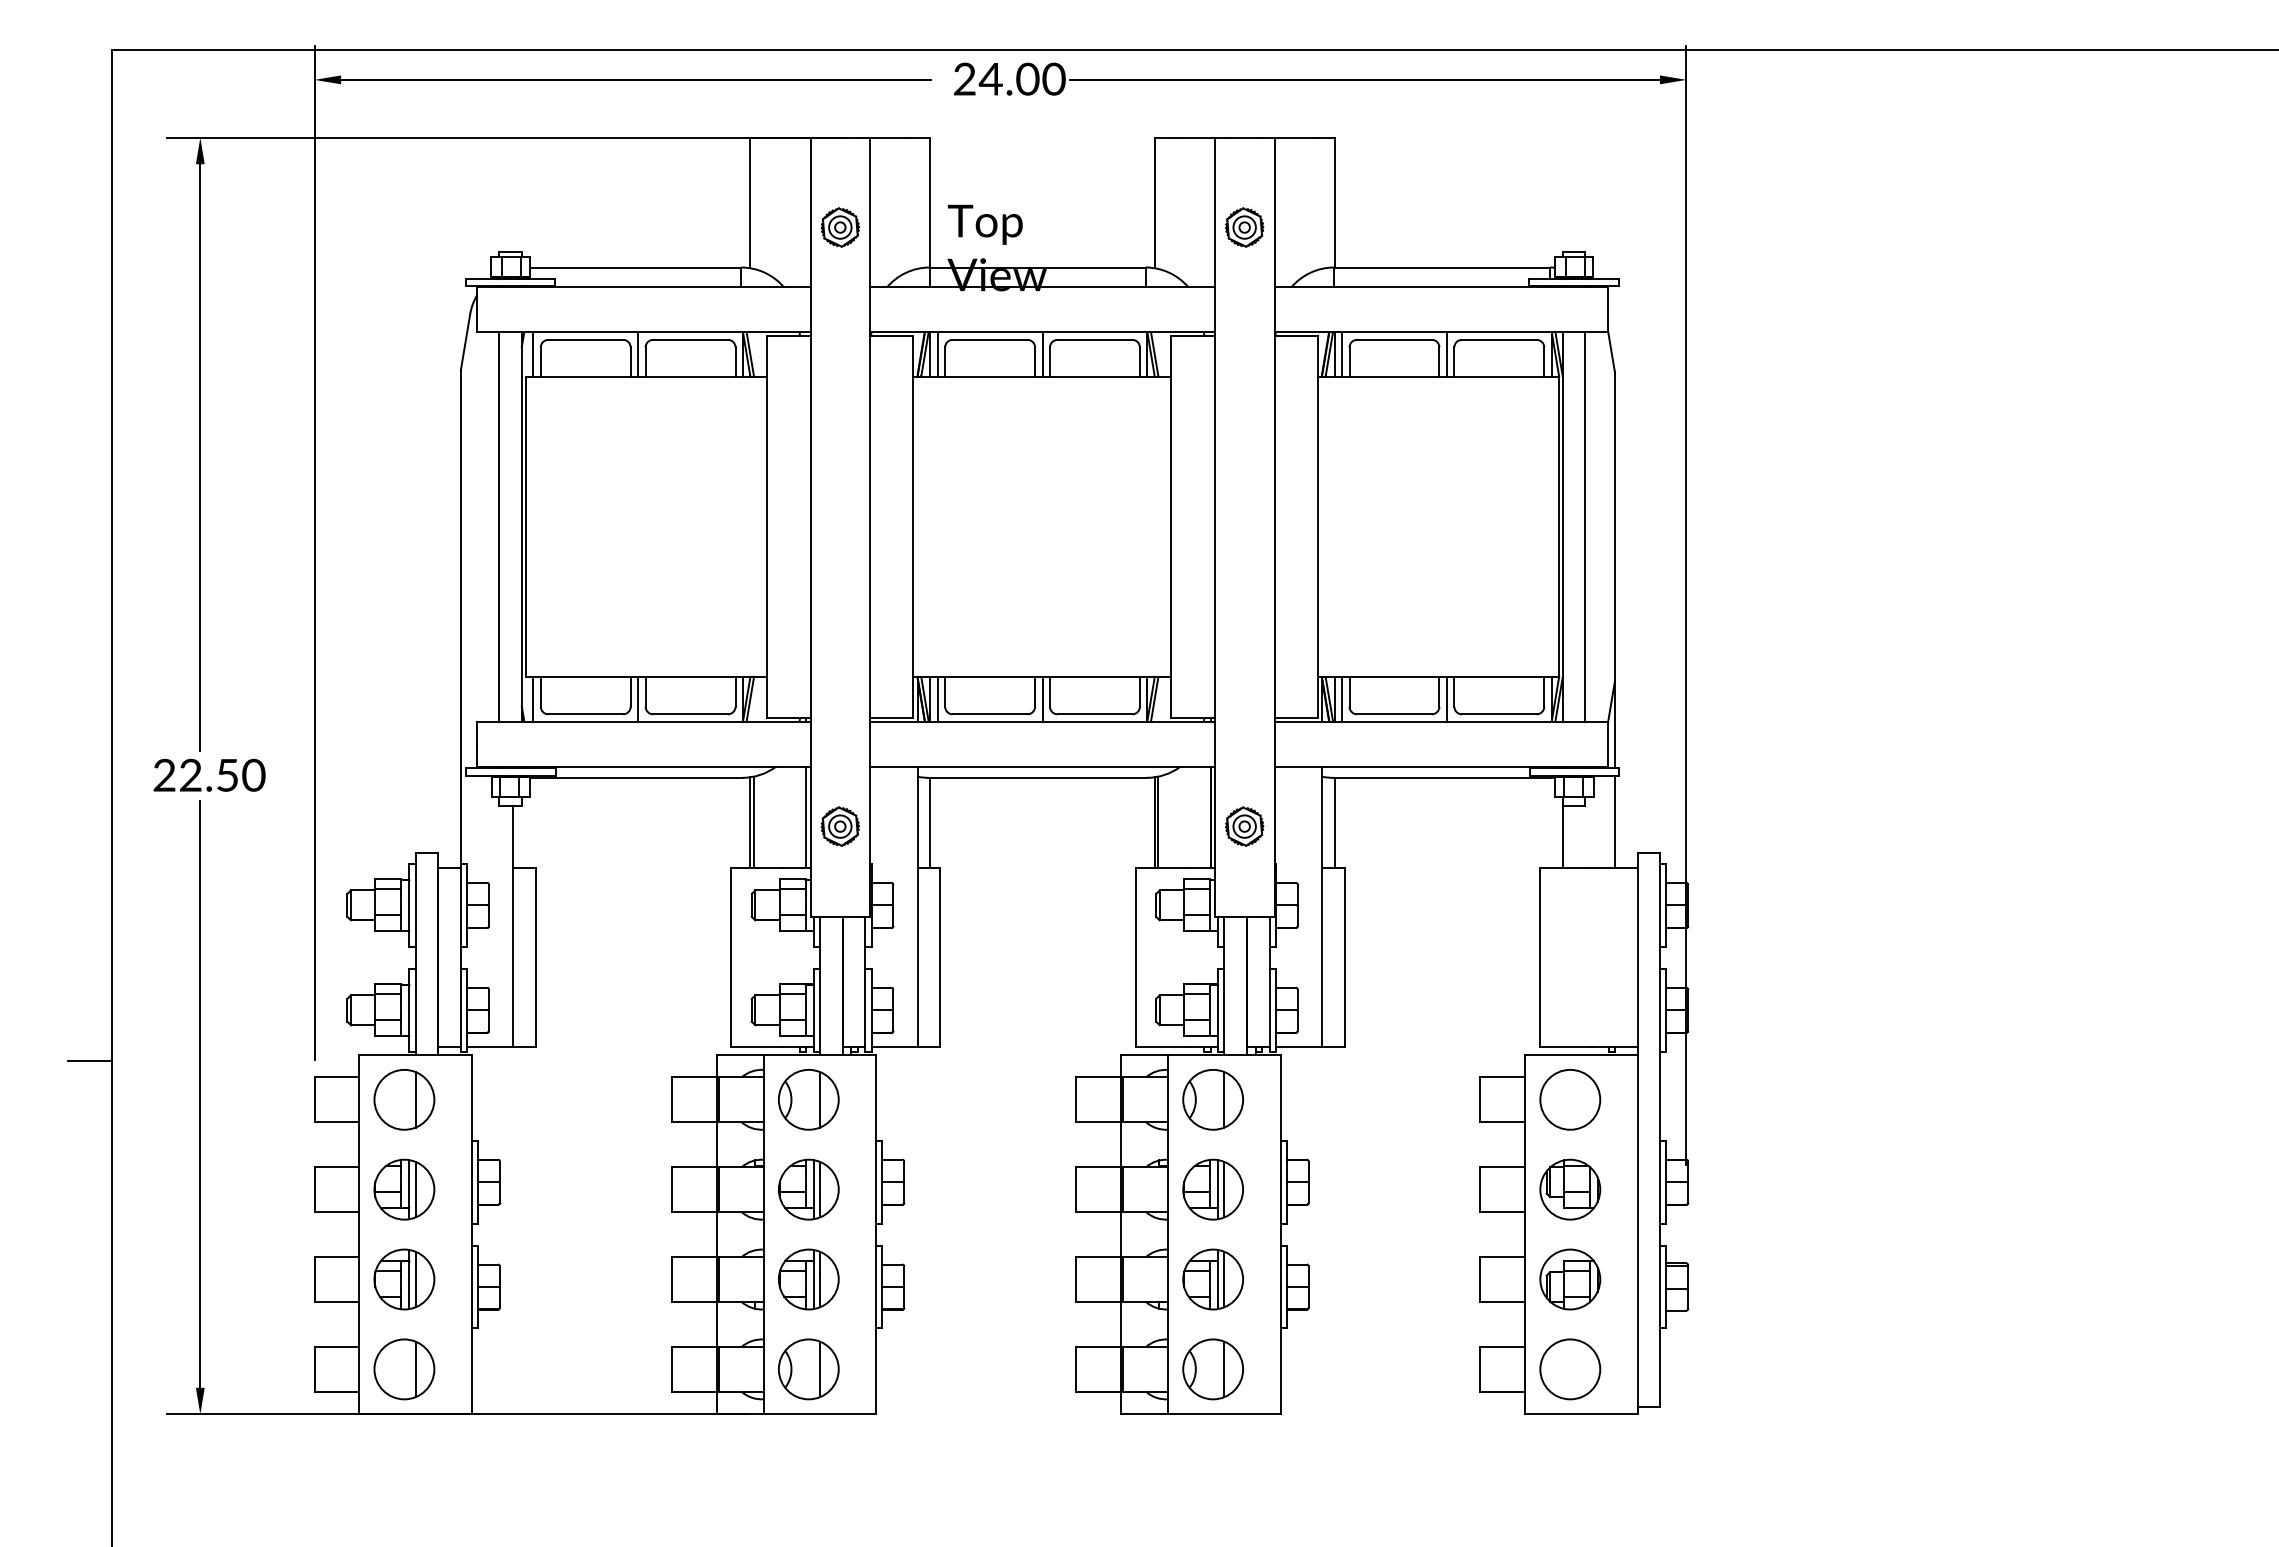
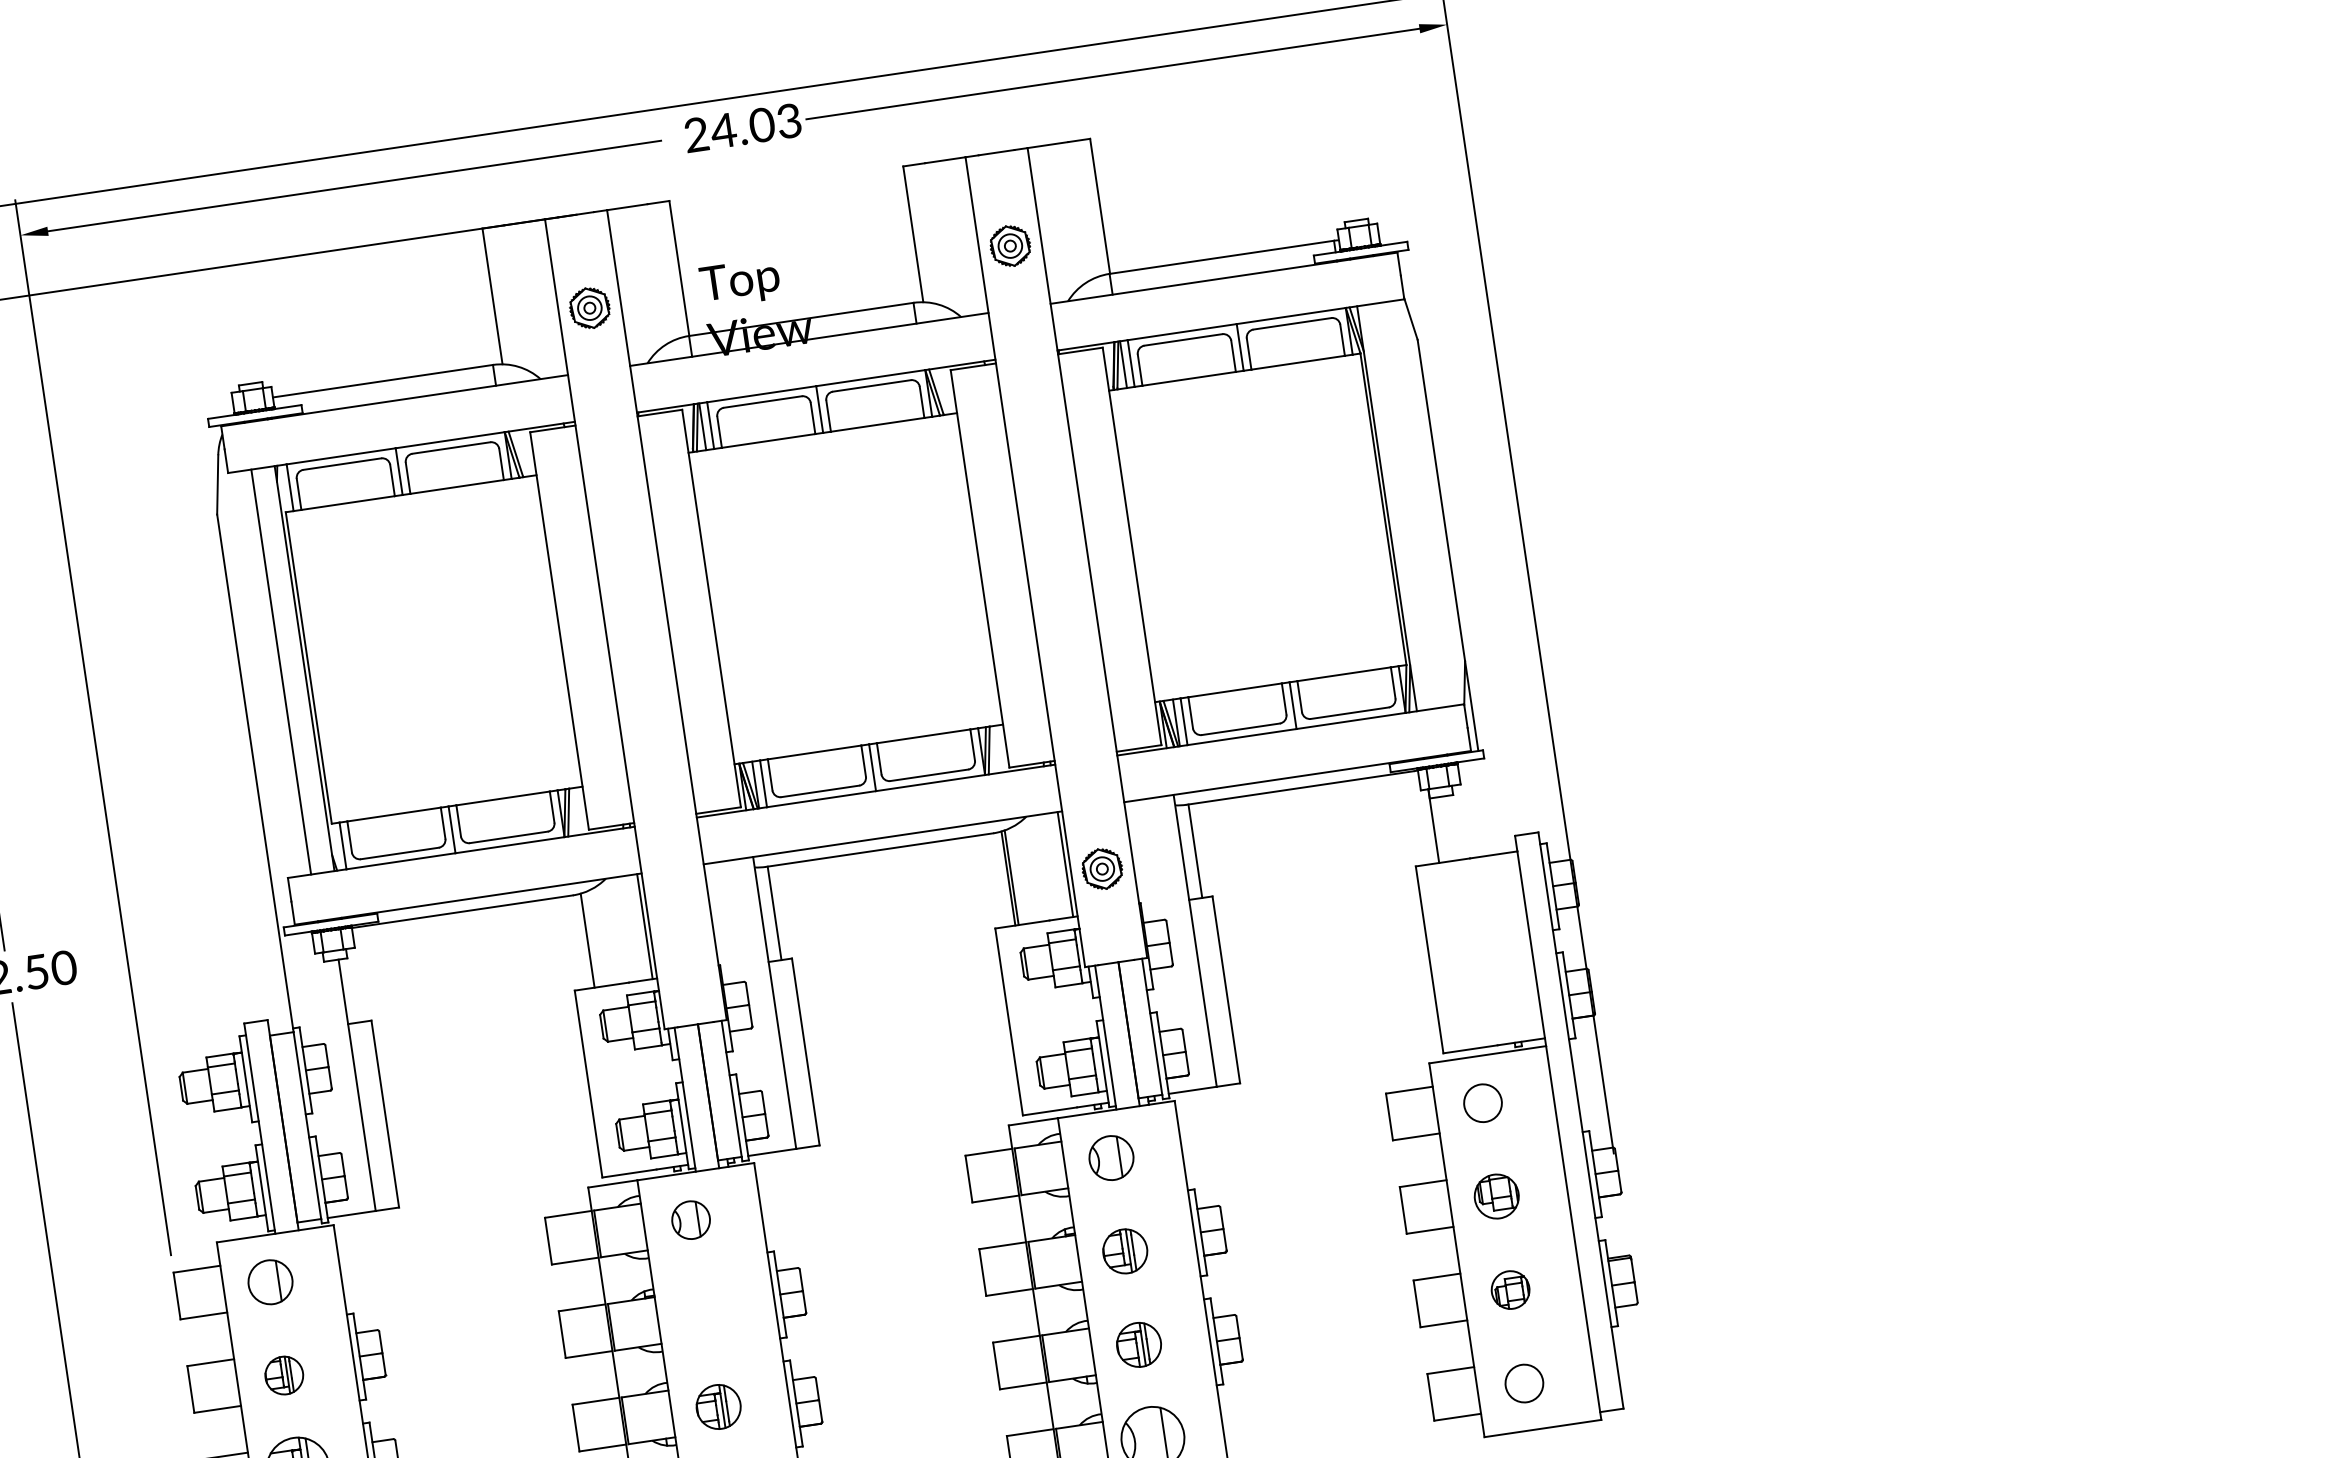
text: (1053, 78) -> (788, 120), 24.00 -> 24.03
line: (1585, 526) -> (1410, 504), removed
line: (753, 821) -> (590, 939), removed
line: (1614, 821) -> (1486, 806), removed
part: (839, 826) -> (680, 931), removed
part: (404, 1099) -> (270, 1281), size x0.7
part: (808, 1099) -> (690, 1219), size x0.6
part: (1212, 1099) -> (1110, 1157), size x0.7
circle: (1570, 1099) -> (1483, 1102), size x0.6
part: (404, 1189) -> (284, 1375), size x0.6
part: (808, 1189) -> (704, 1313), removed
part: (1212, 1189) -> (1124, 1251), size x0.7
part: (1570, 1189) -> (1496, 1196), size x0.7
part: (808, 1279) -> (718, 1407), size x0.7
part: (1212, 1279) -> (1138, 1344), size x0.7
part: (1570, 1279) -> (1510, 1290), size x0.6
circle: (1570, 1369) -> (1524, 1383), size x0.6

